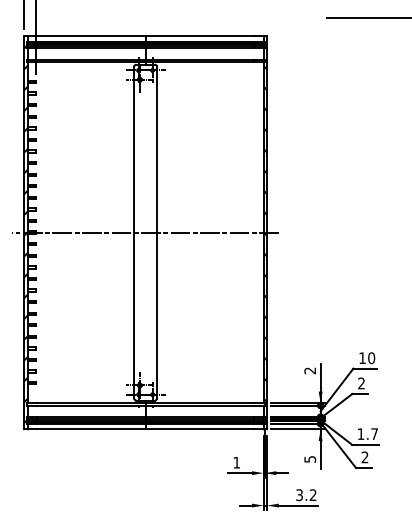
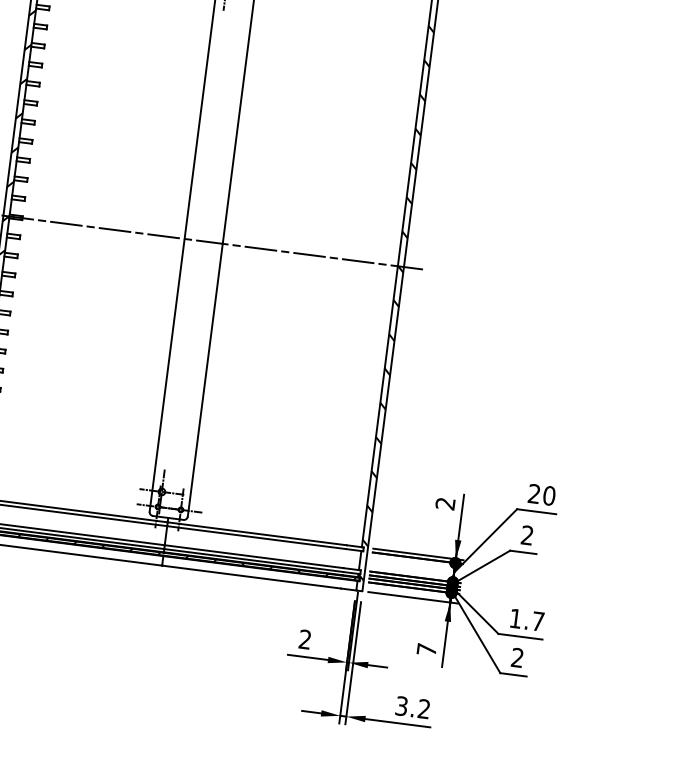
text: (362, 357) -> (534, 492), 10 -> 20
text: (310, 459) -> (427, 649), 5 -> 7
text: (236, 462) -> (304, 639), 1 -> 2

